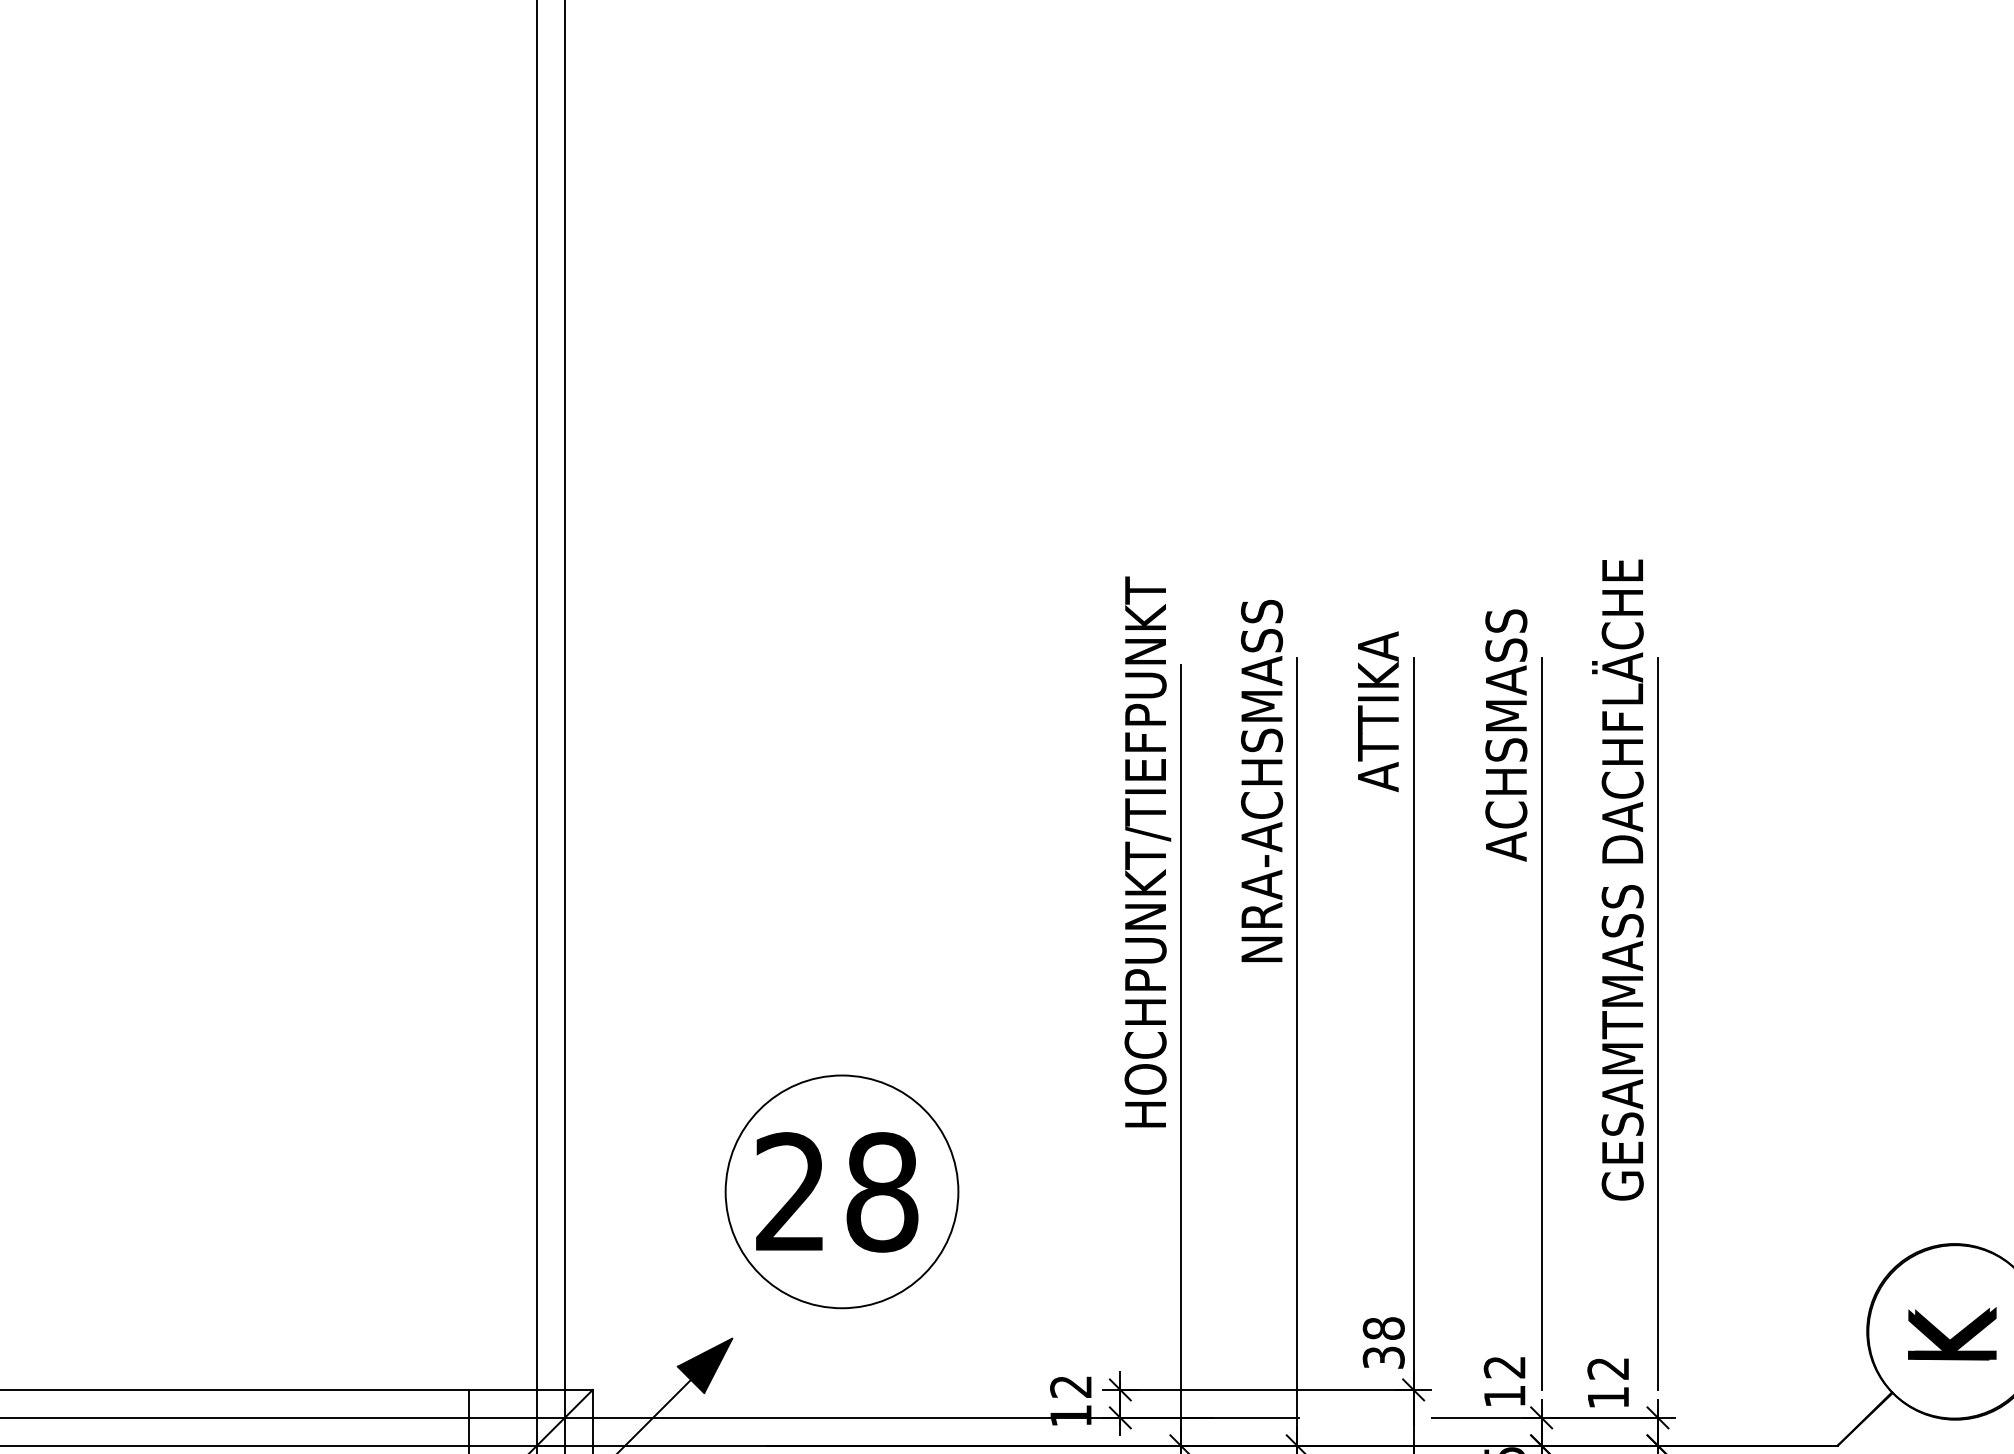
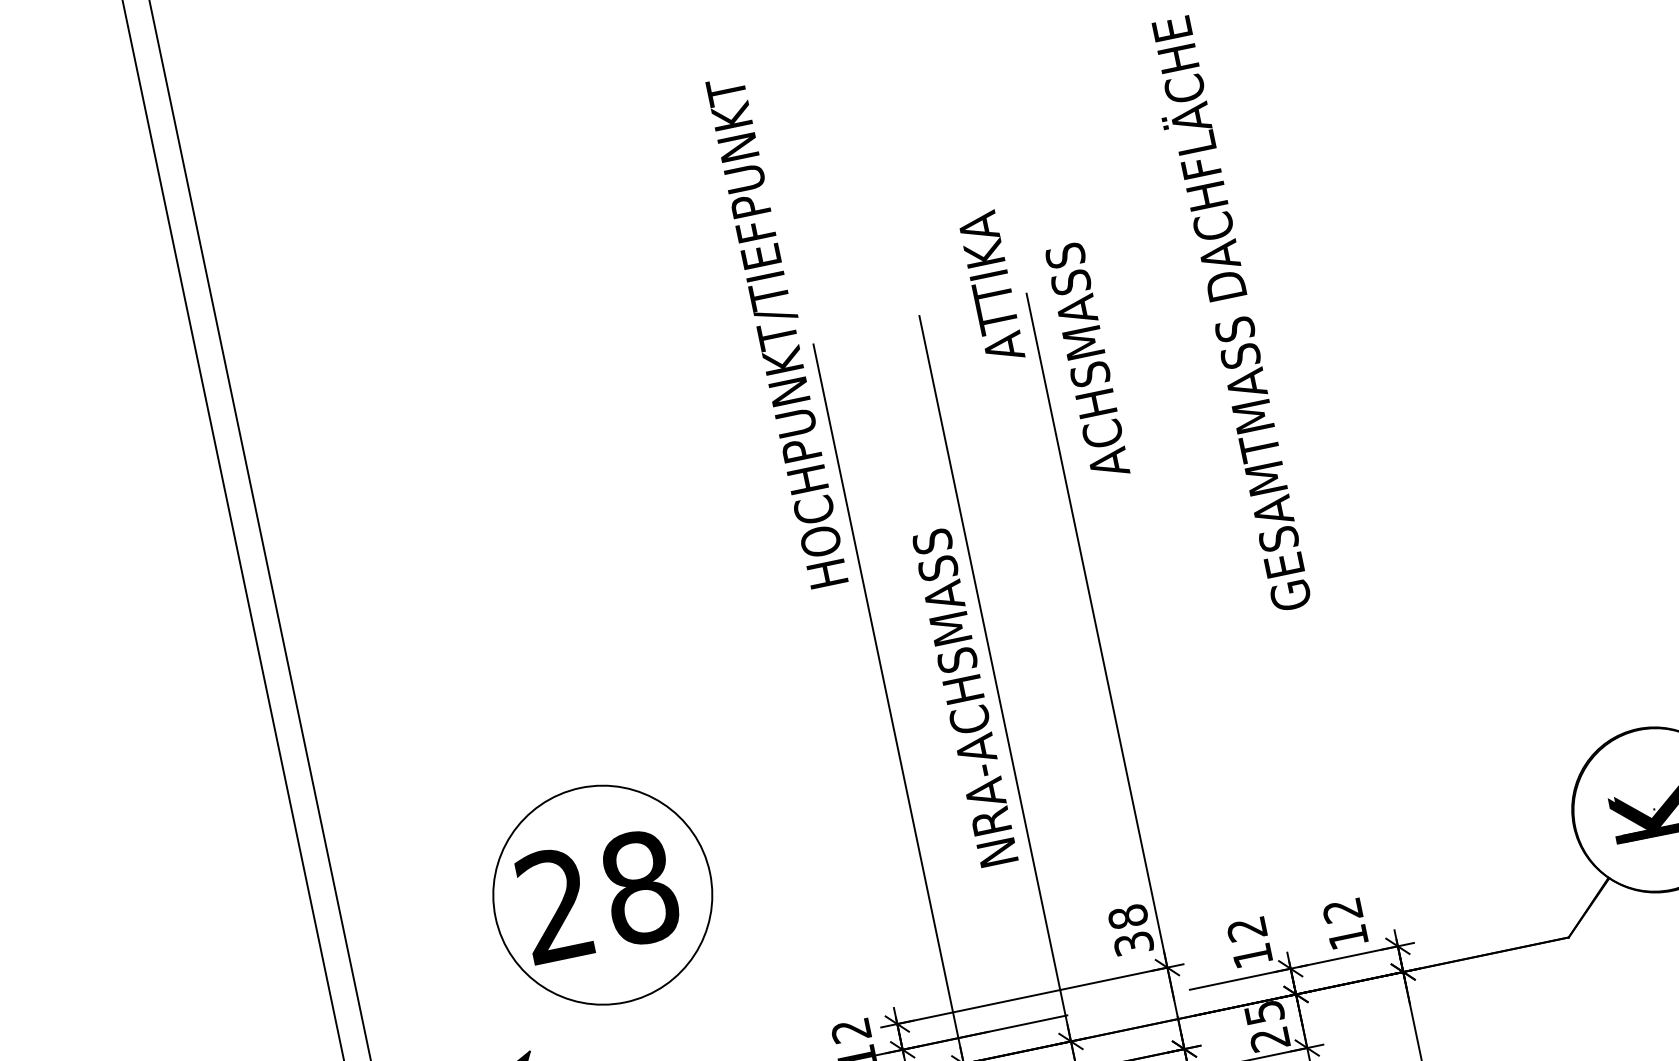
text: (1378, 711) -> (991, 286), moved
text: (1506, 735) -> (1087, 360), moved
text: (1262, 780) -> (965, 696), moved
text: (1147, 851) -> (778, 331), moved
text: (1617, 879) -> (1226, 314), moved
line: (1541, 1023) -> (1214, 605), removed
line: (1657, 1023) -> (1321, 583), removed

